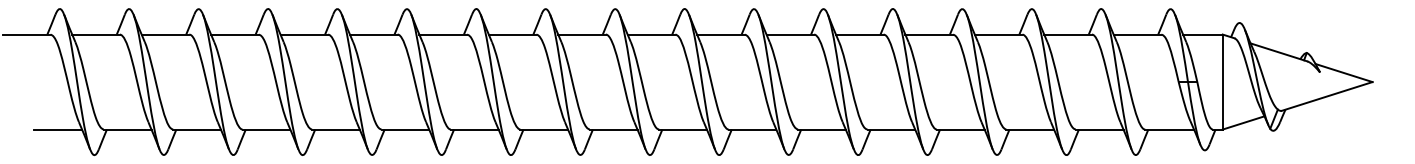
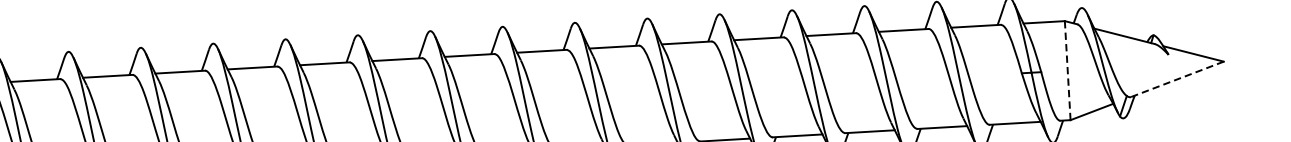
line: (1222, 82) -> (1067, 71), solid -> dashed
line: (1327, 96) -> (1177, 79), solid -> dashed

